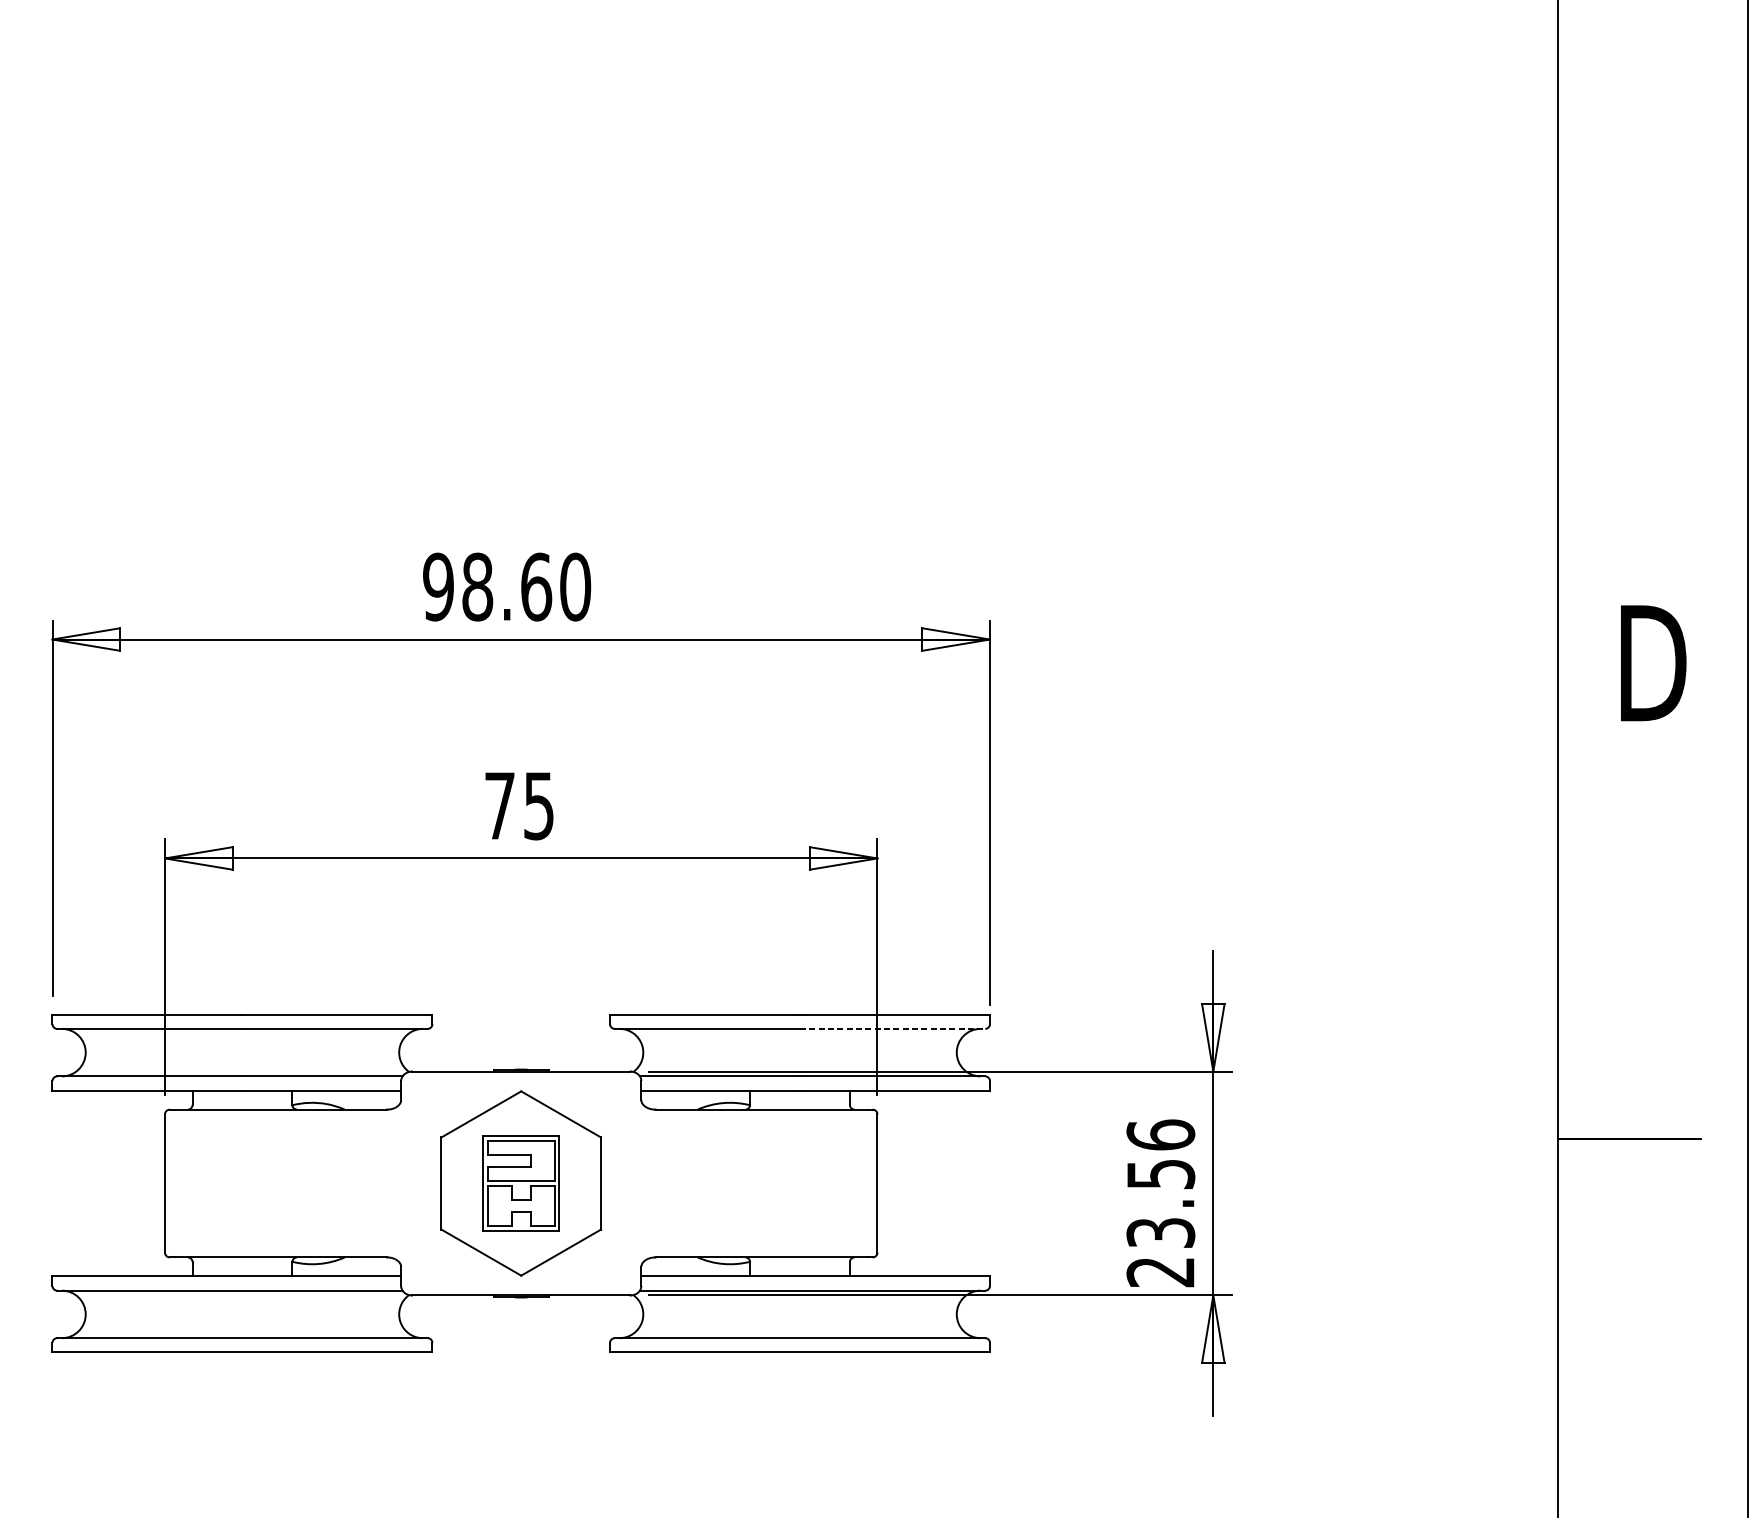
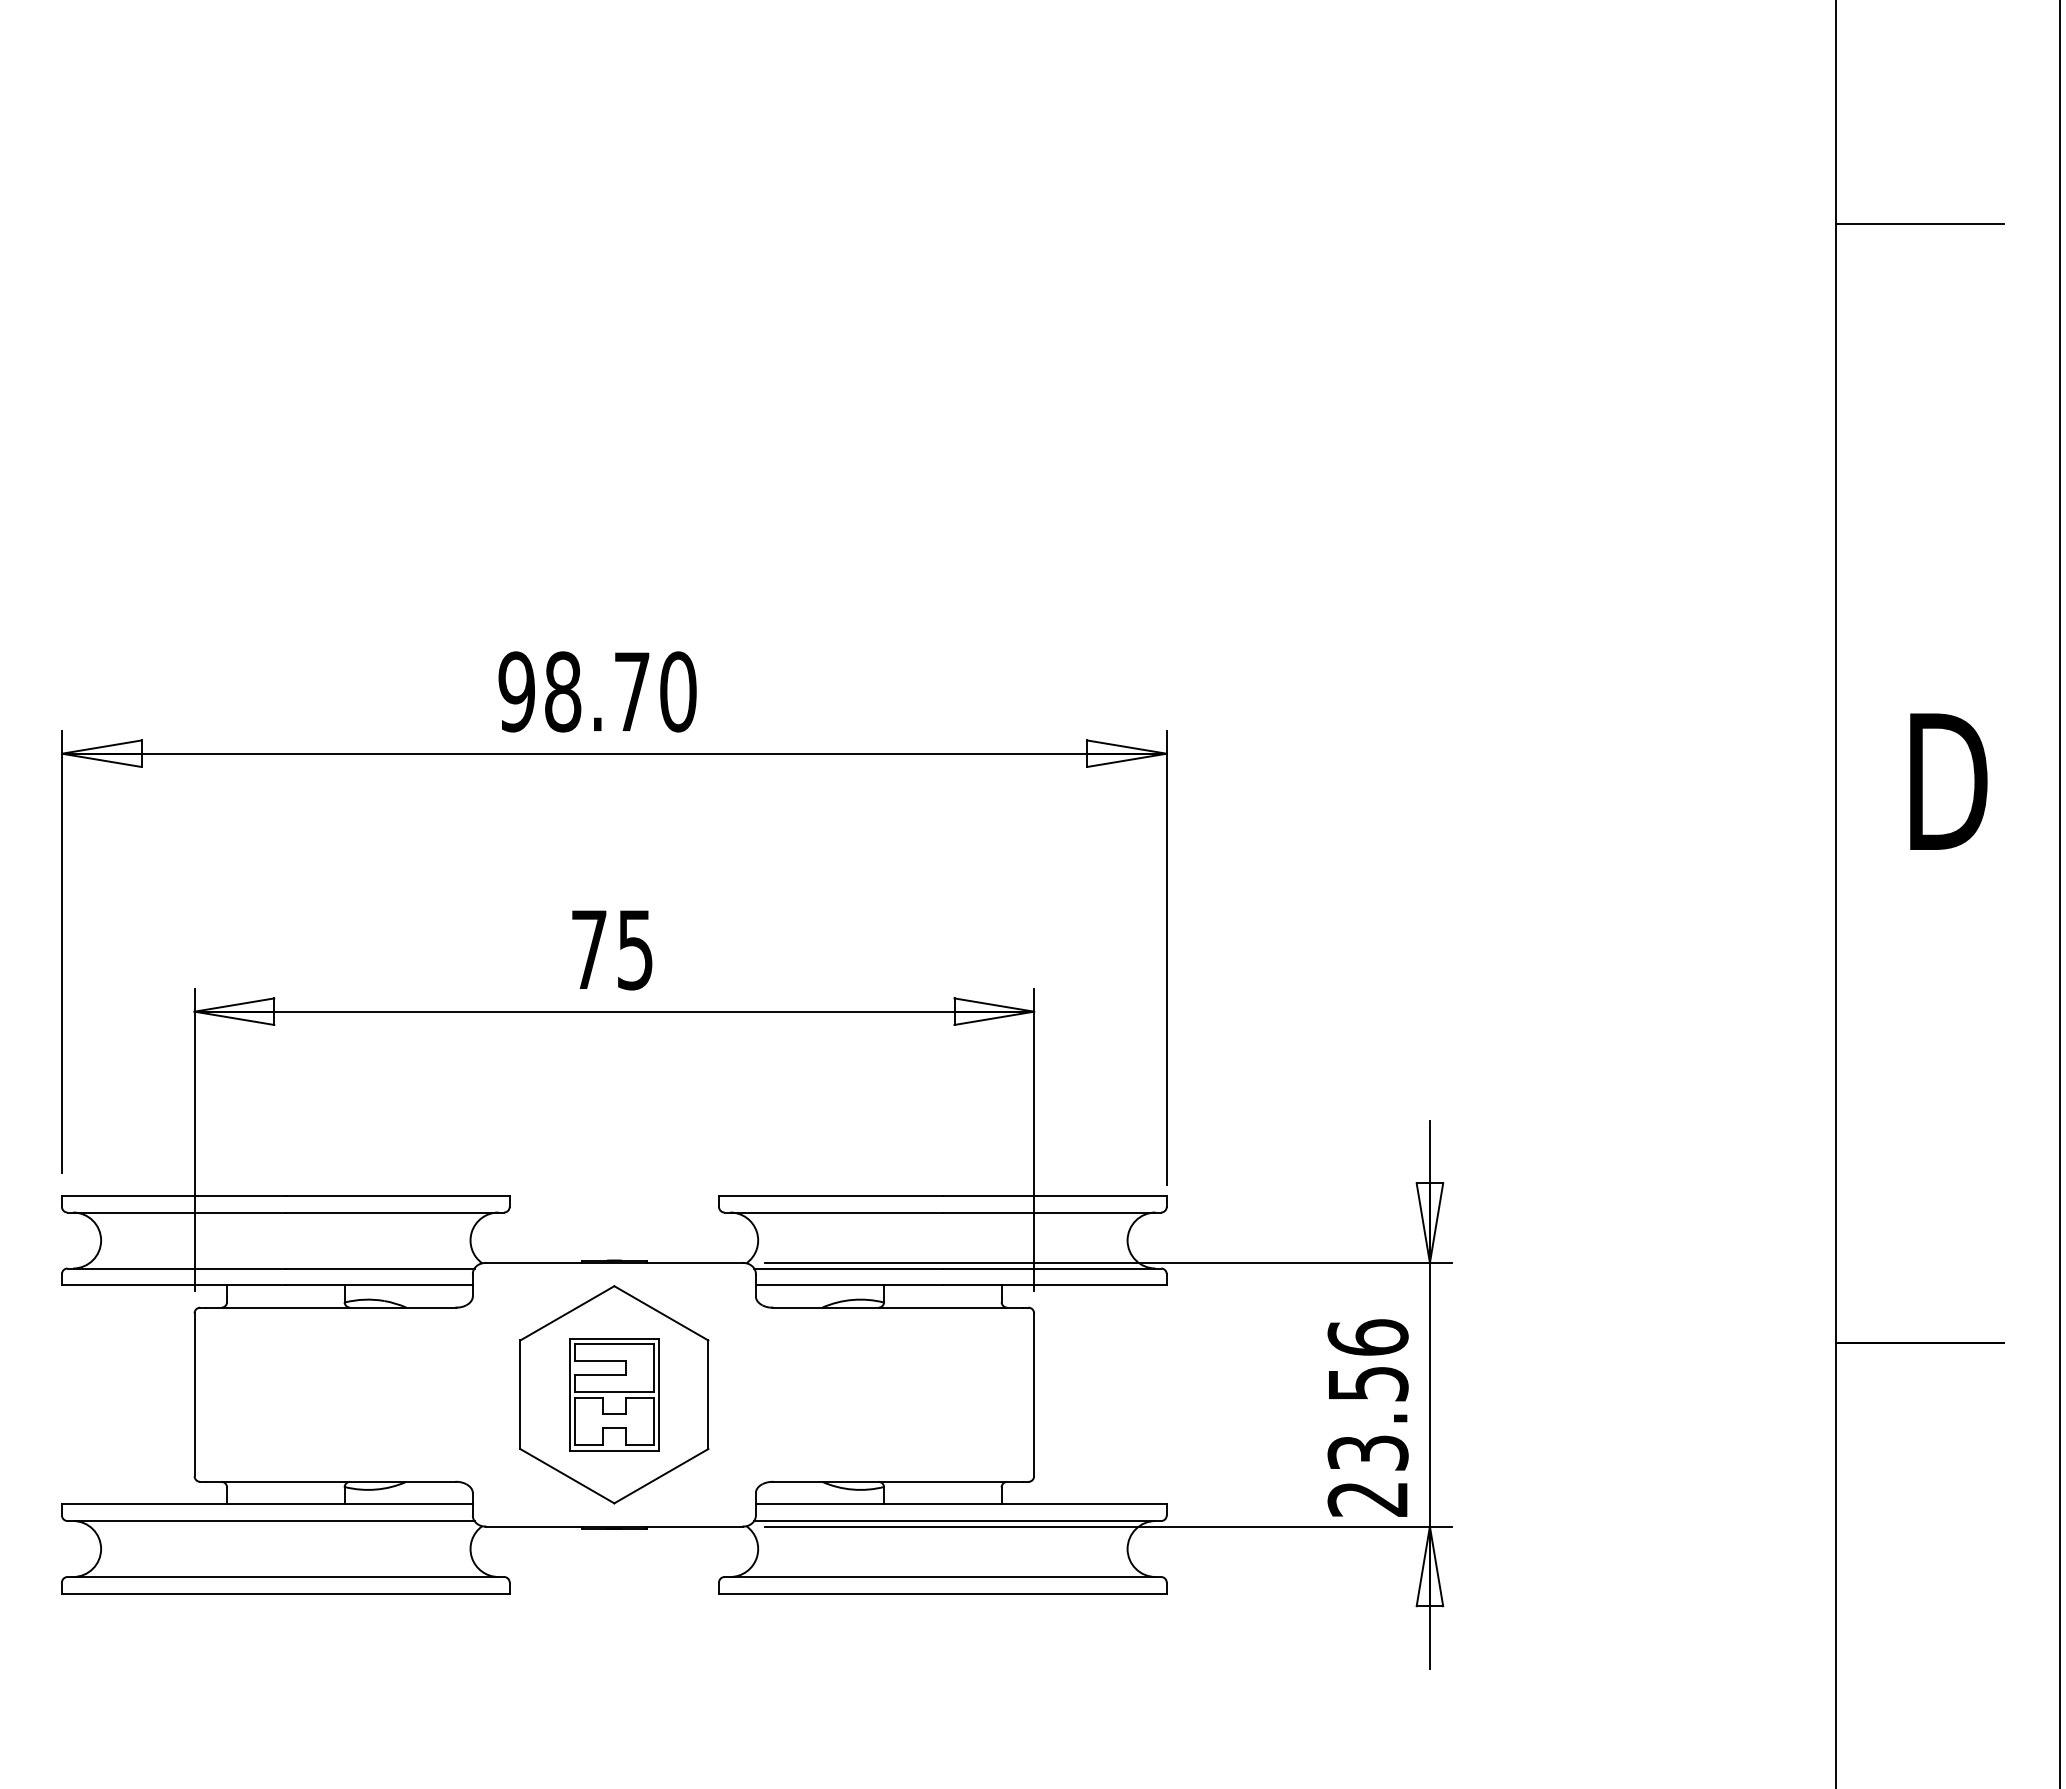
line: (1628, 189) -> (1919, 223), added
text: (536, 586) -> (632, 691), 98.60 -> 98.70
line: (893, 1028) -> (1052, 1212), dashed -> solid

